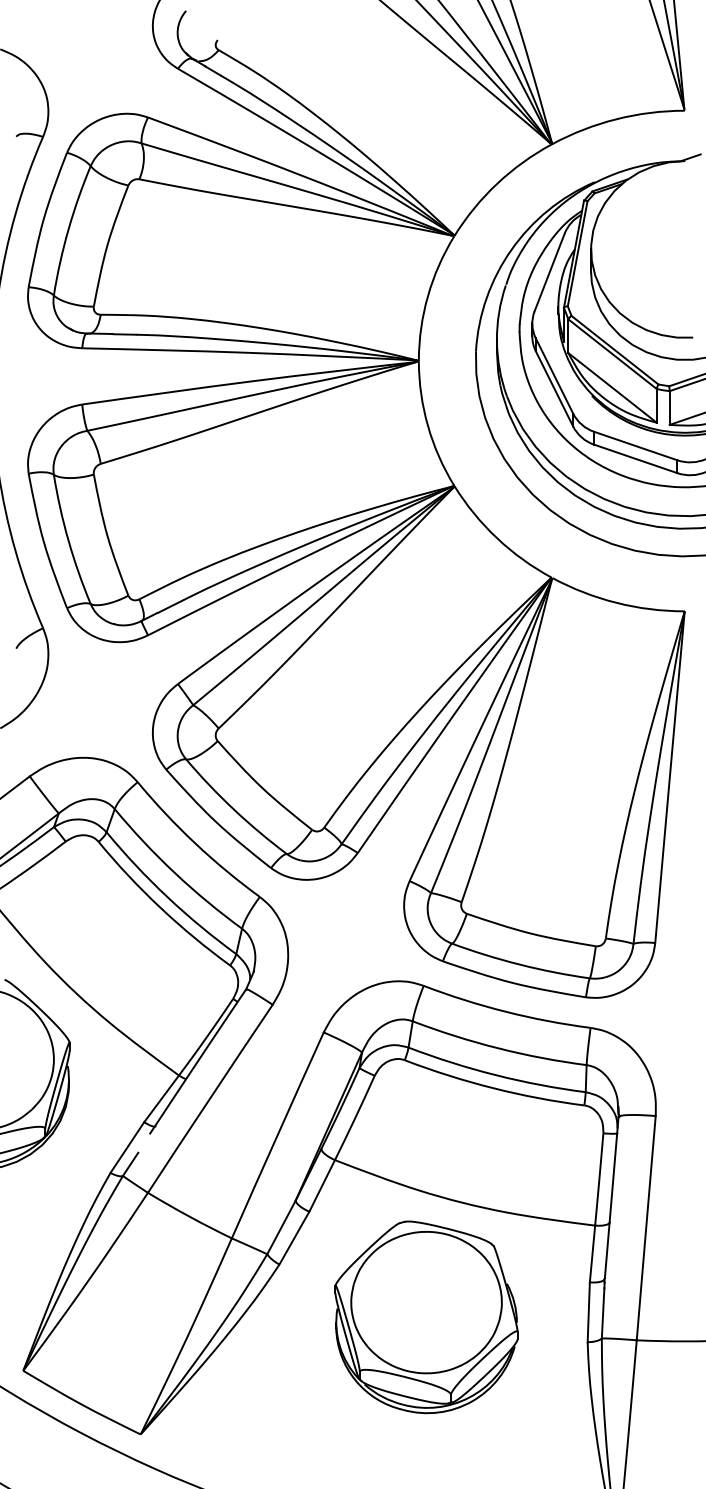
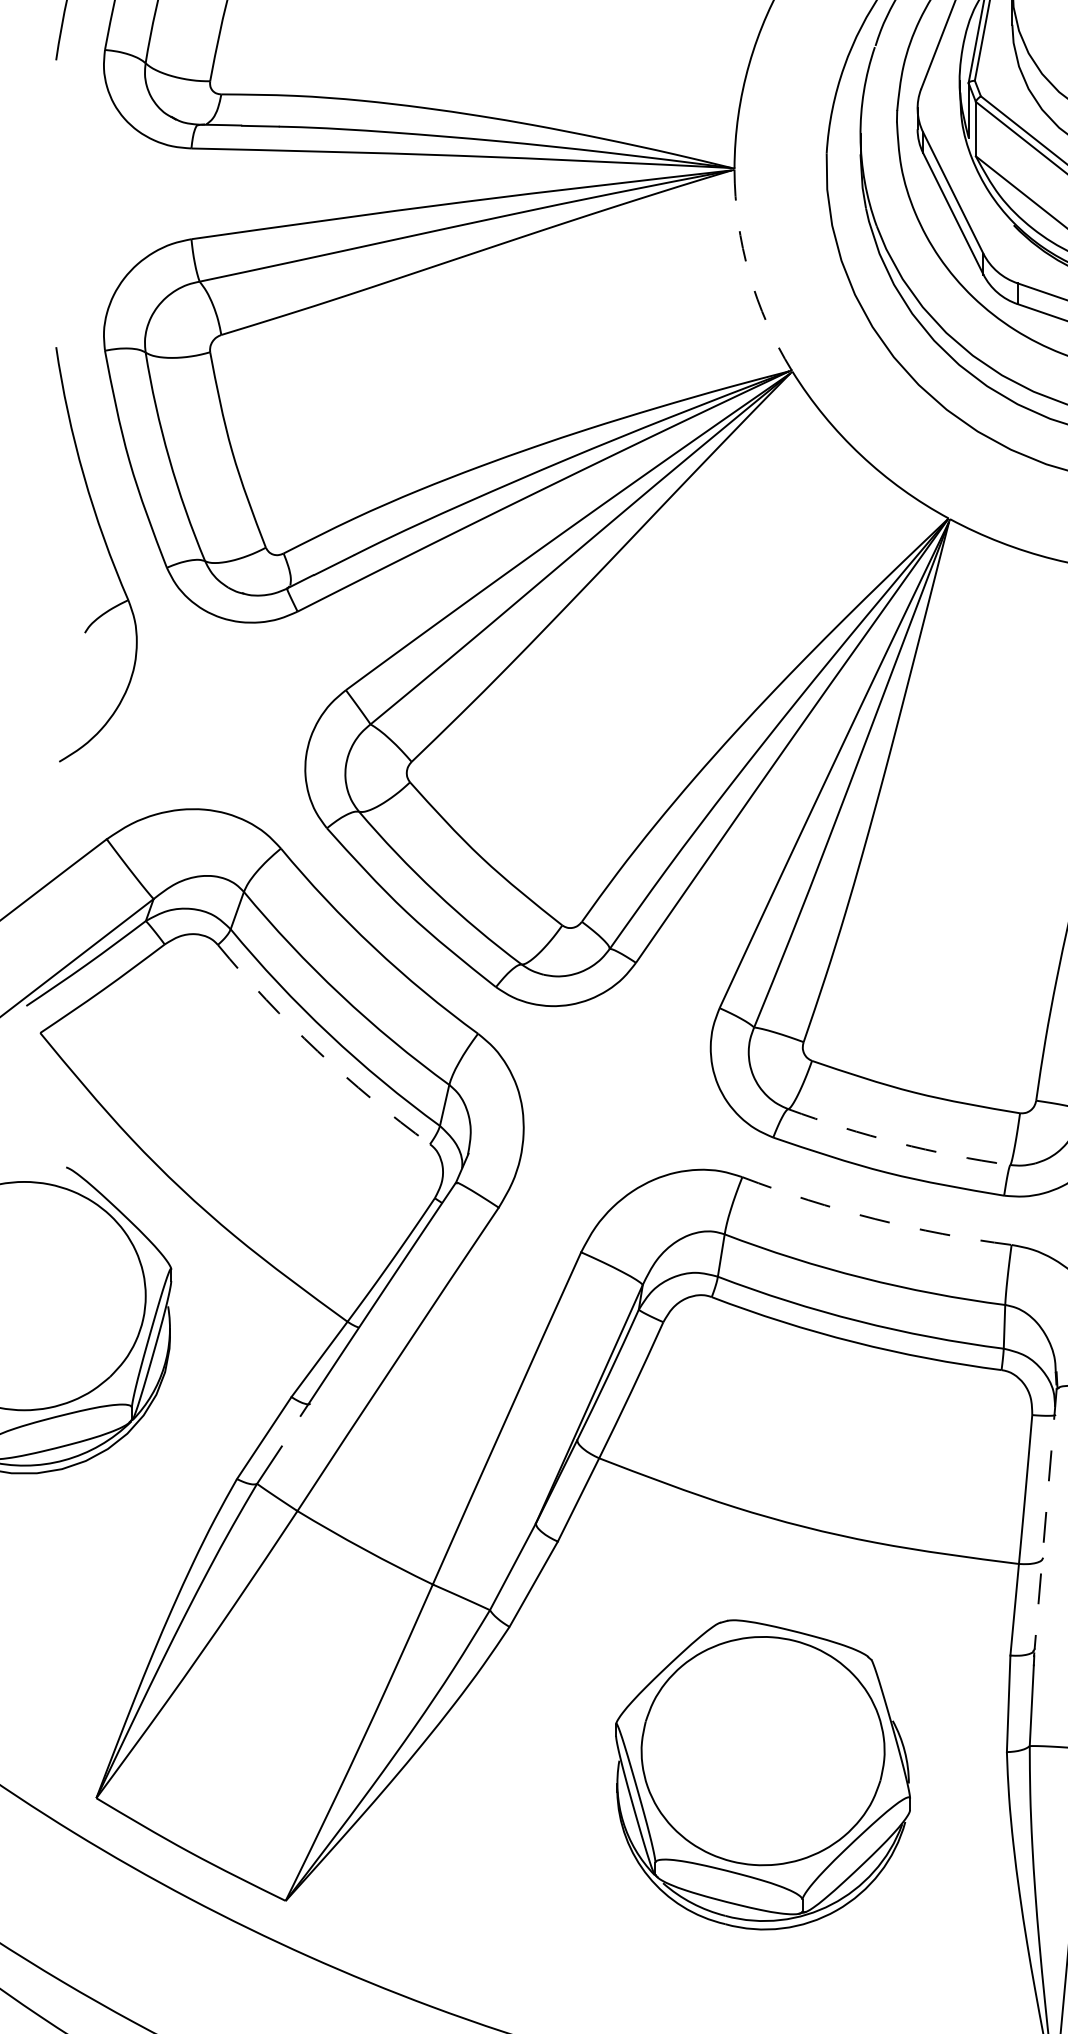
arc: (428, 426) -> (750, 274), solid -> dashed
arc: (160, 907) -> (317, 1050), solid -> dashed
arc: (520, 964) -> (898, 1142), solid -> dashed
arc: (505, 1011) -> (874, 1218), solid -> dashed
line: (611, 1197) -> (1045, 1518), solid -> dashed
part: (426, 1317) -> (762, 1775), moved

